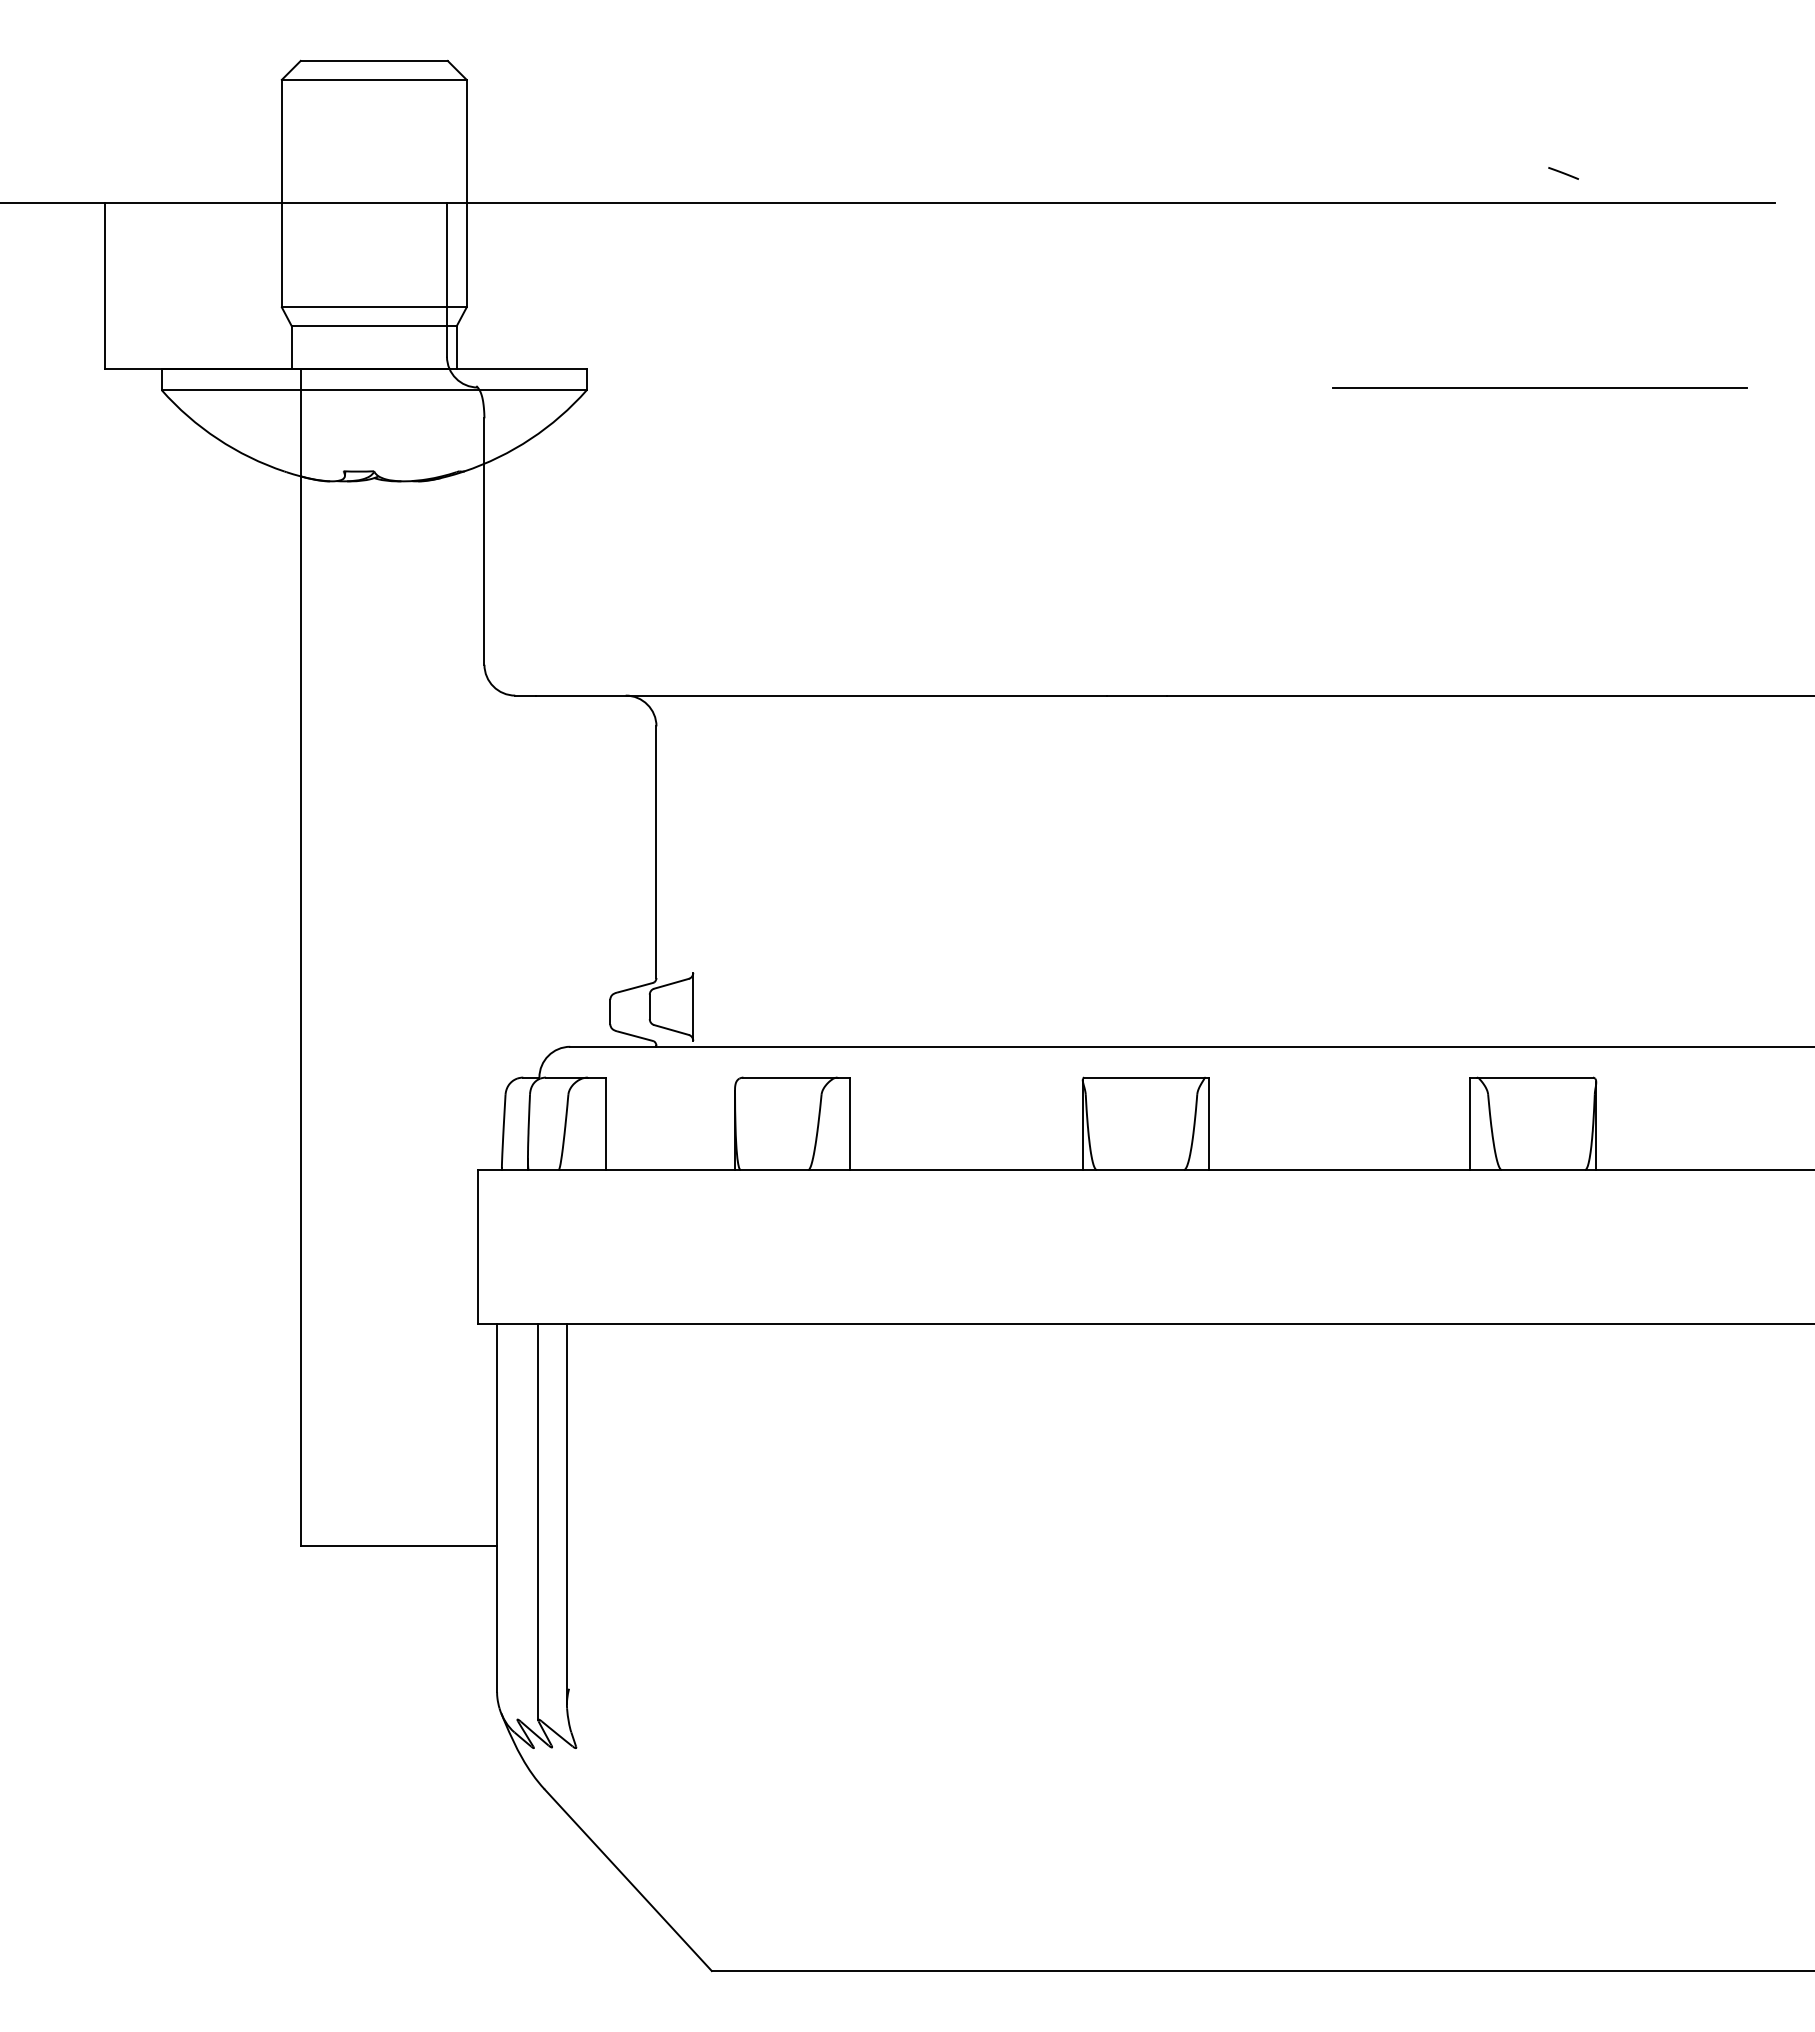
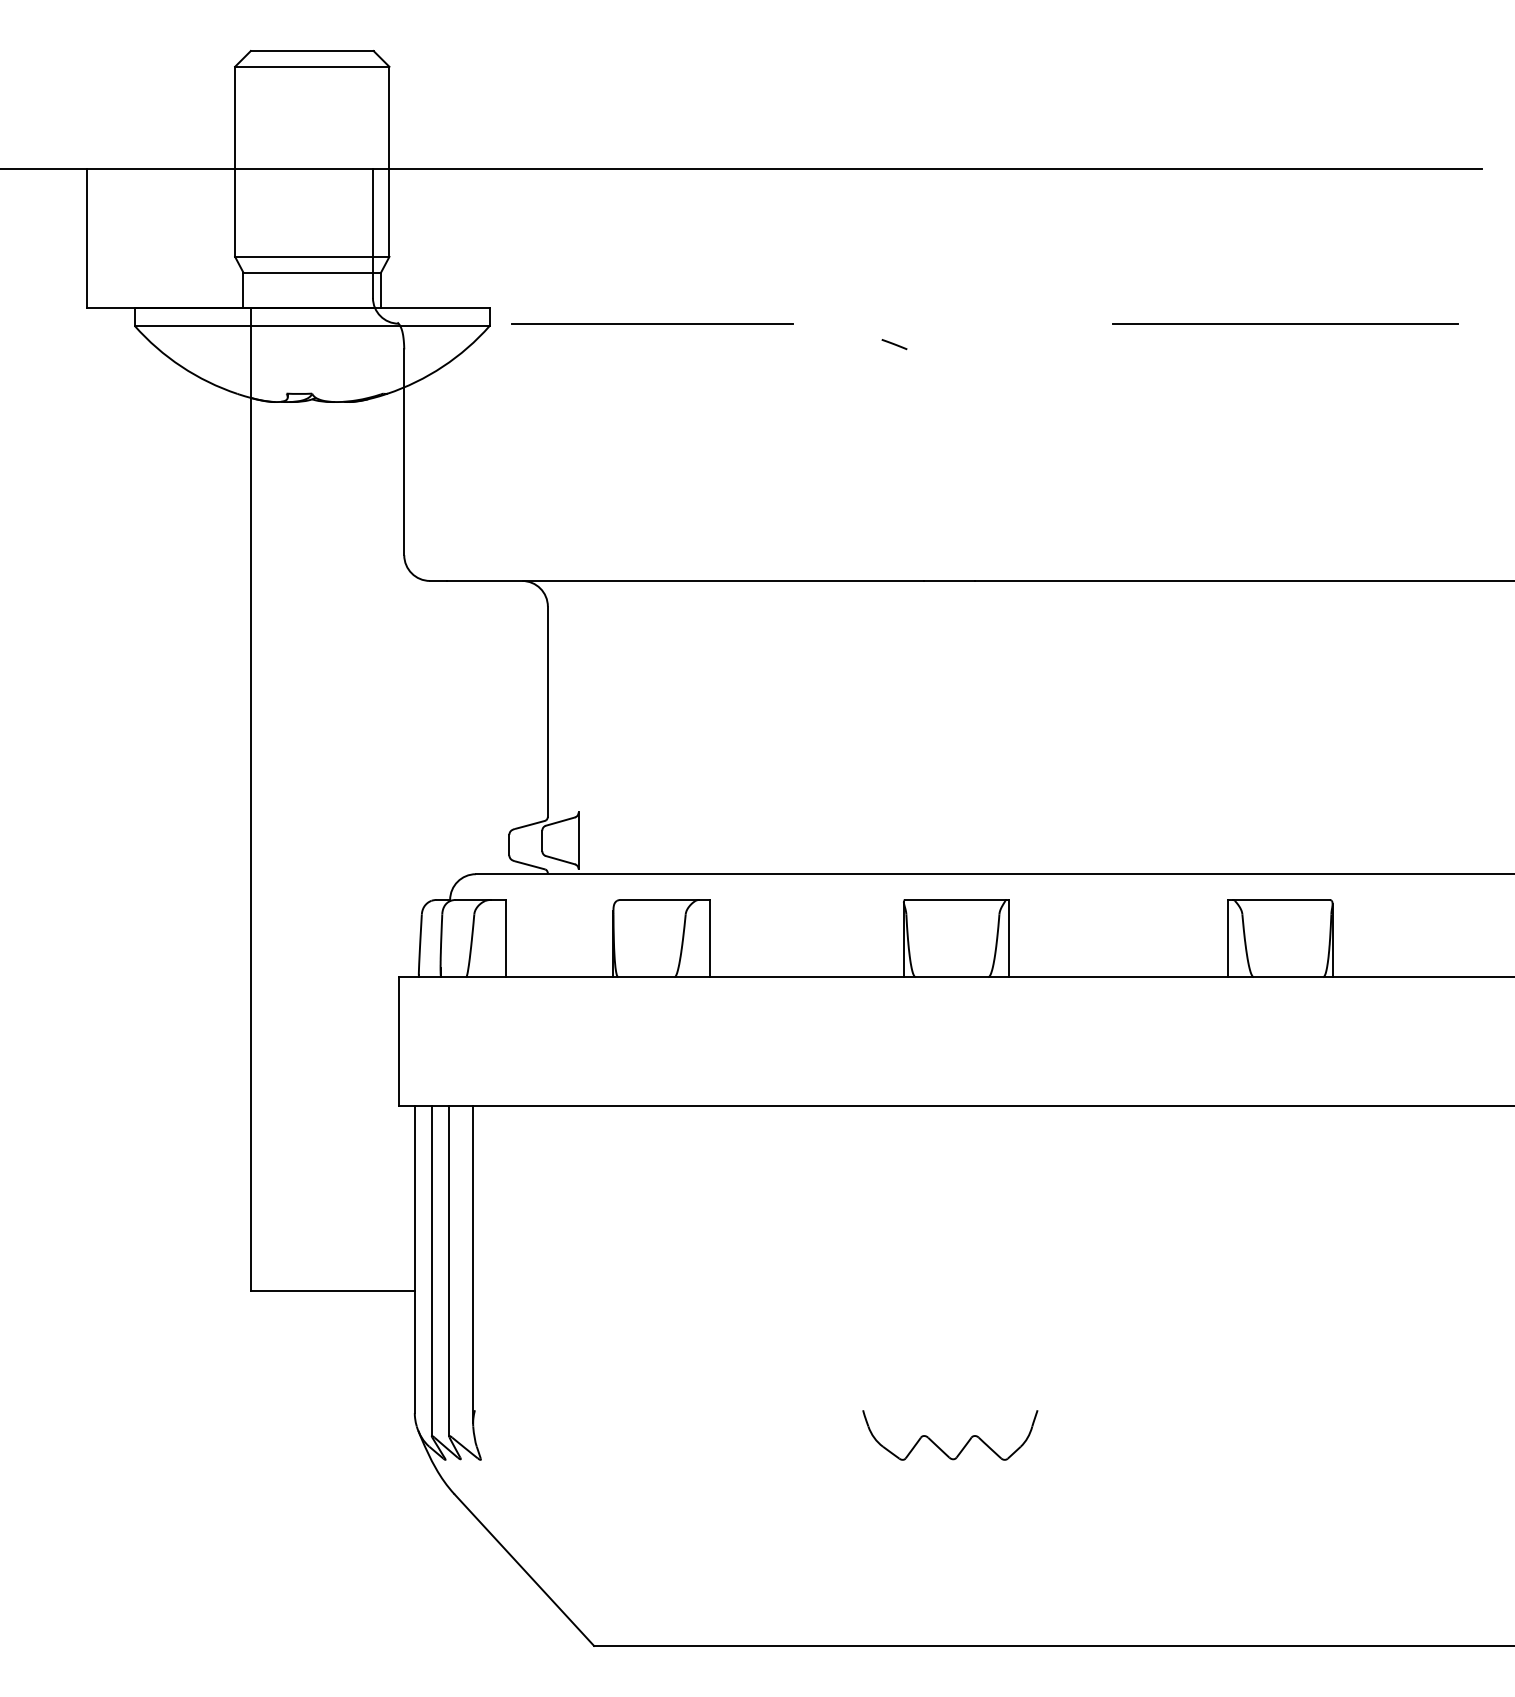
line: (1563, 173) -> (894, 344), moved
line: (781, 387) -> (652, 323), added
line: (517, 1521) -> (431, 1270), added
part: (1128, 1735) -> (942, 1449), added

